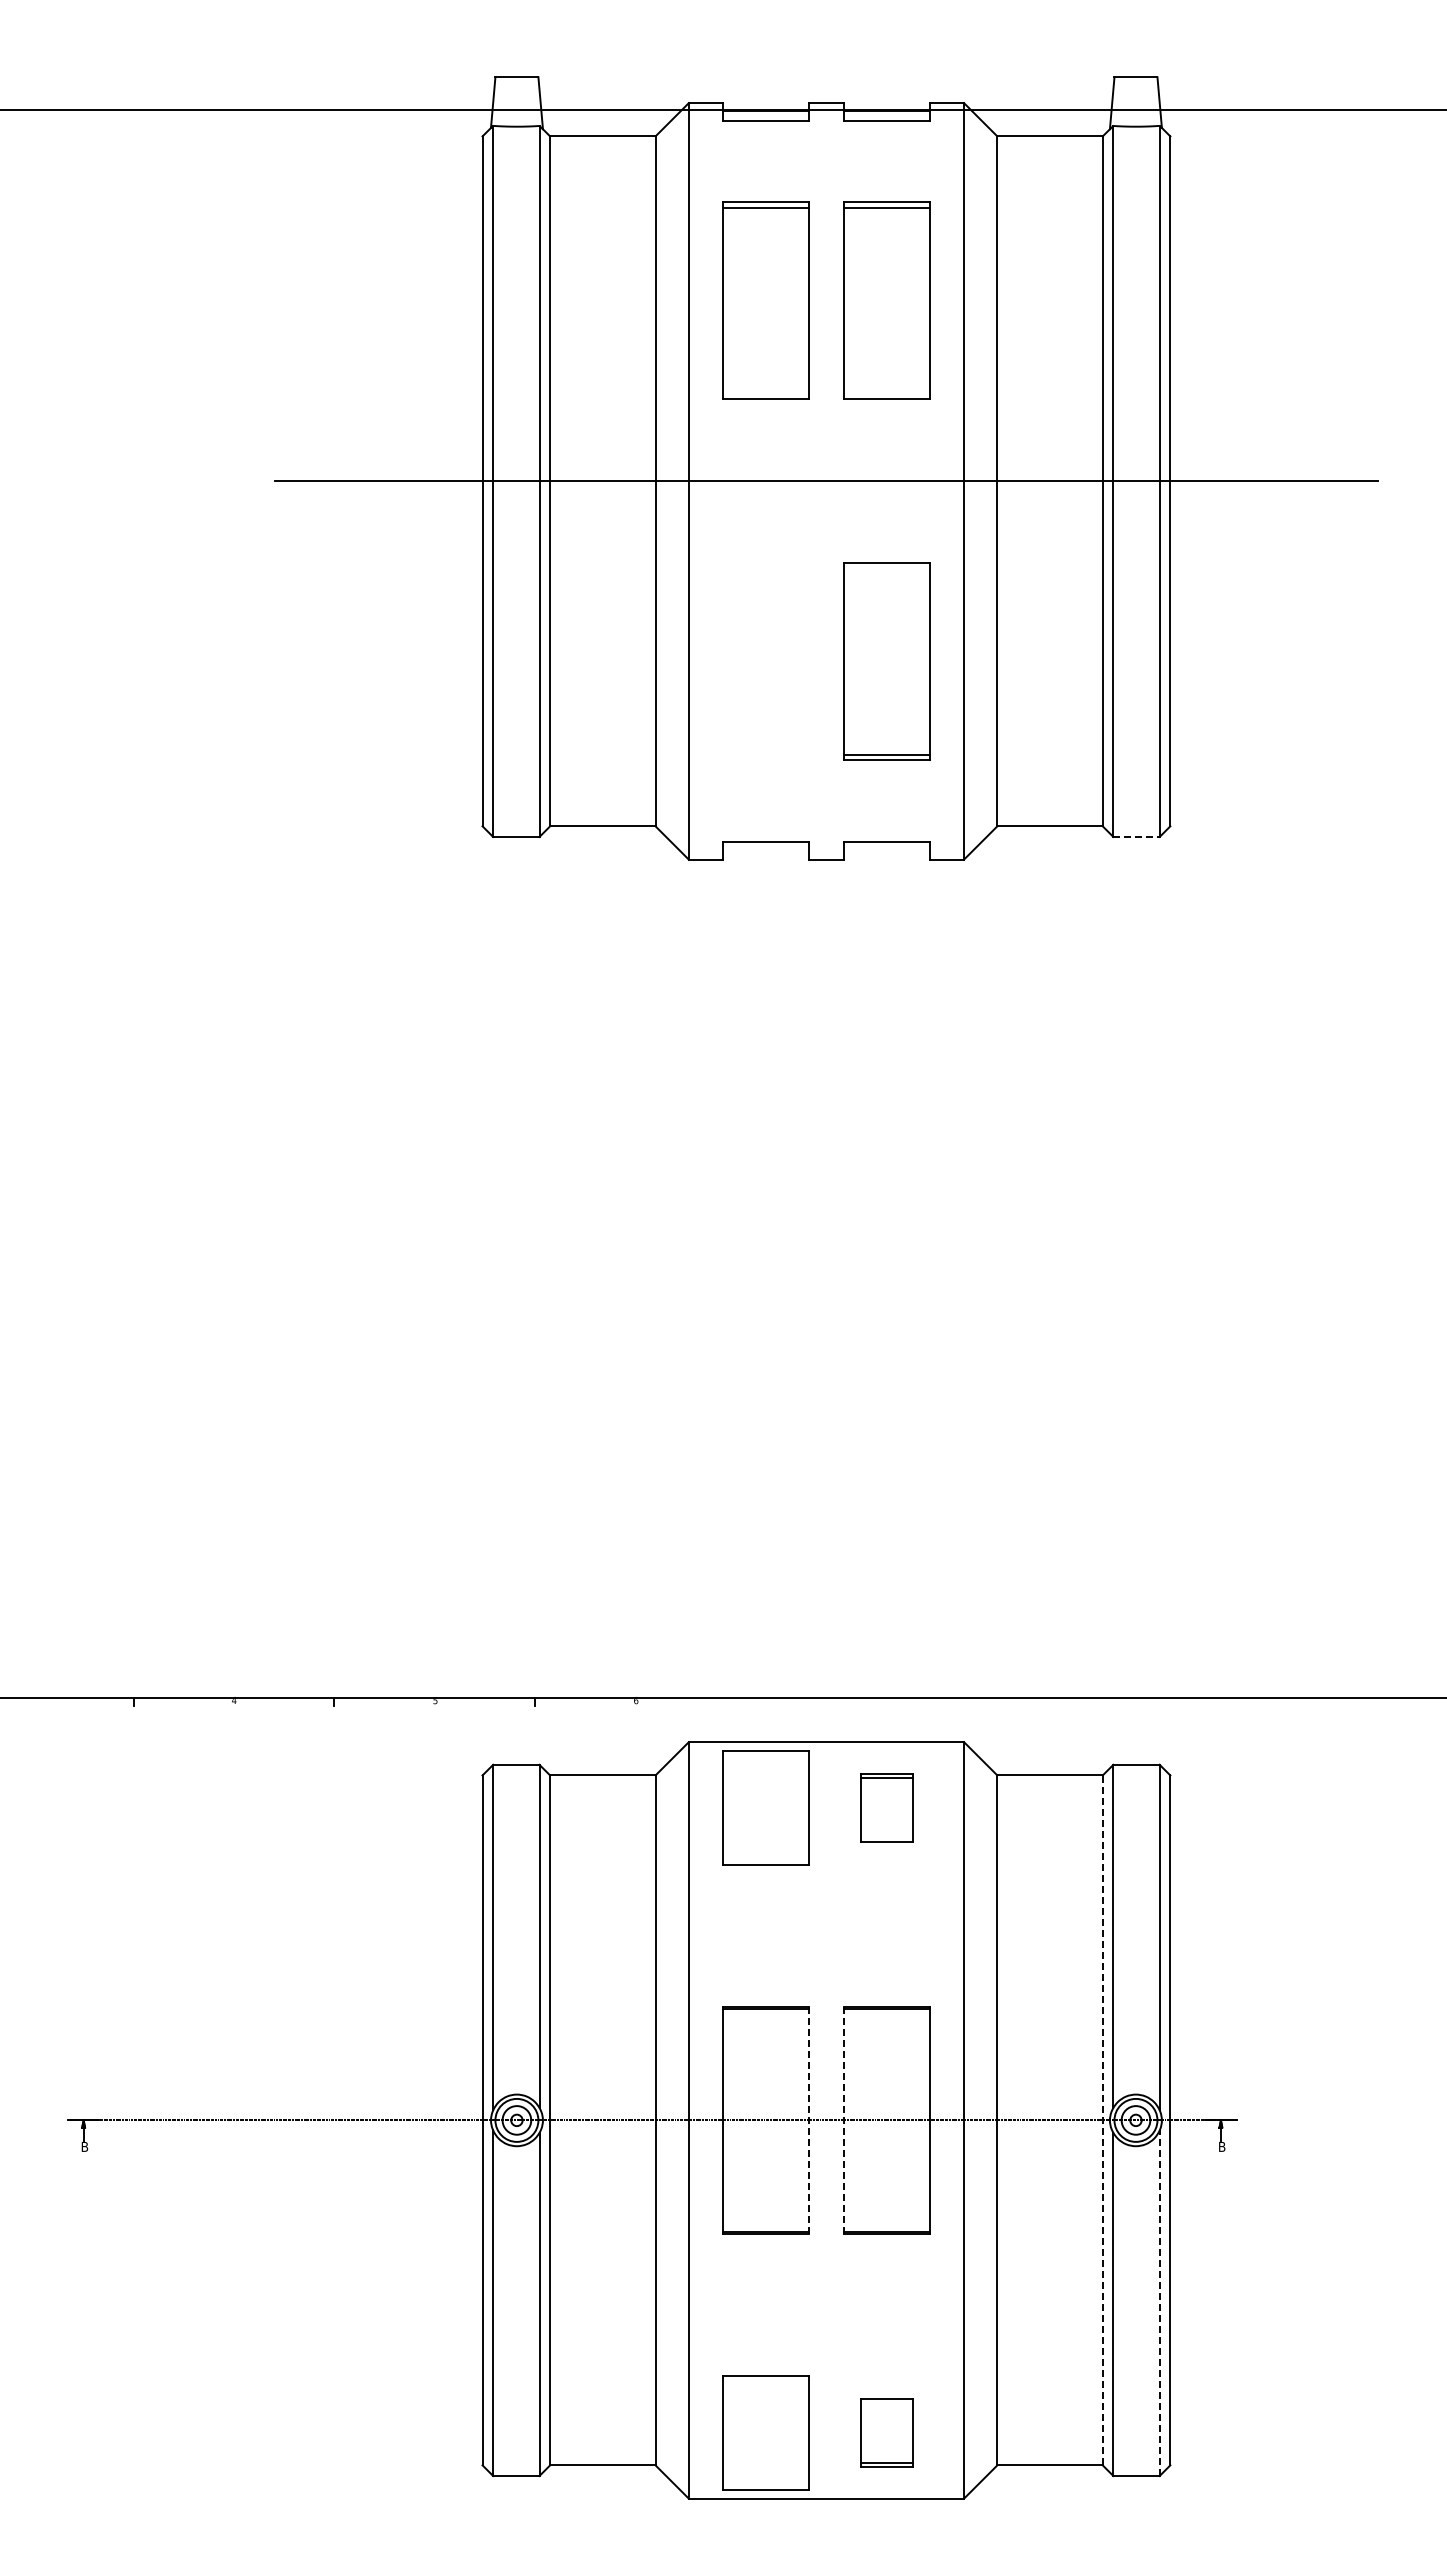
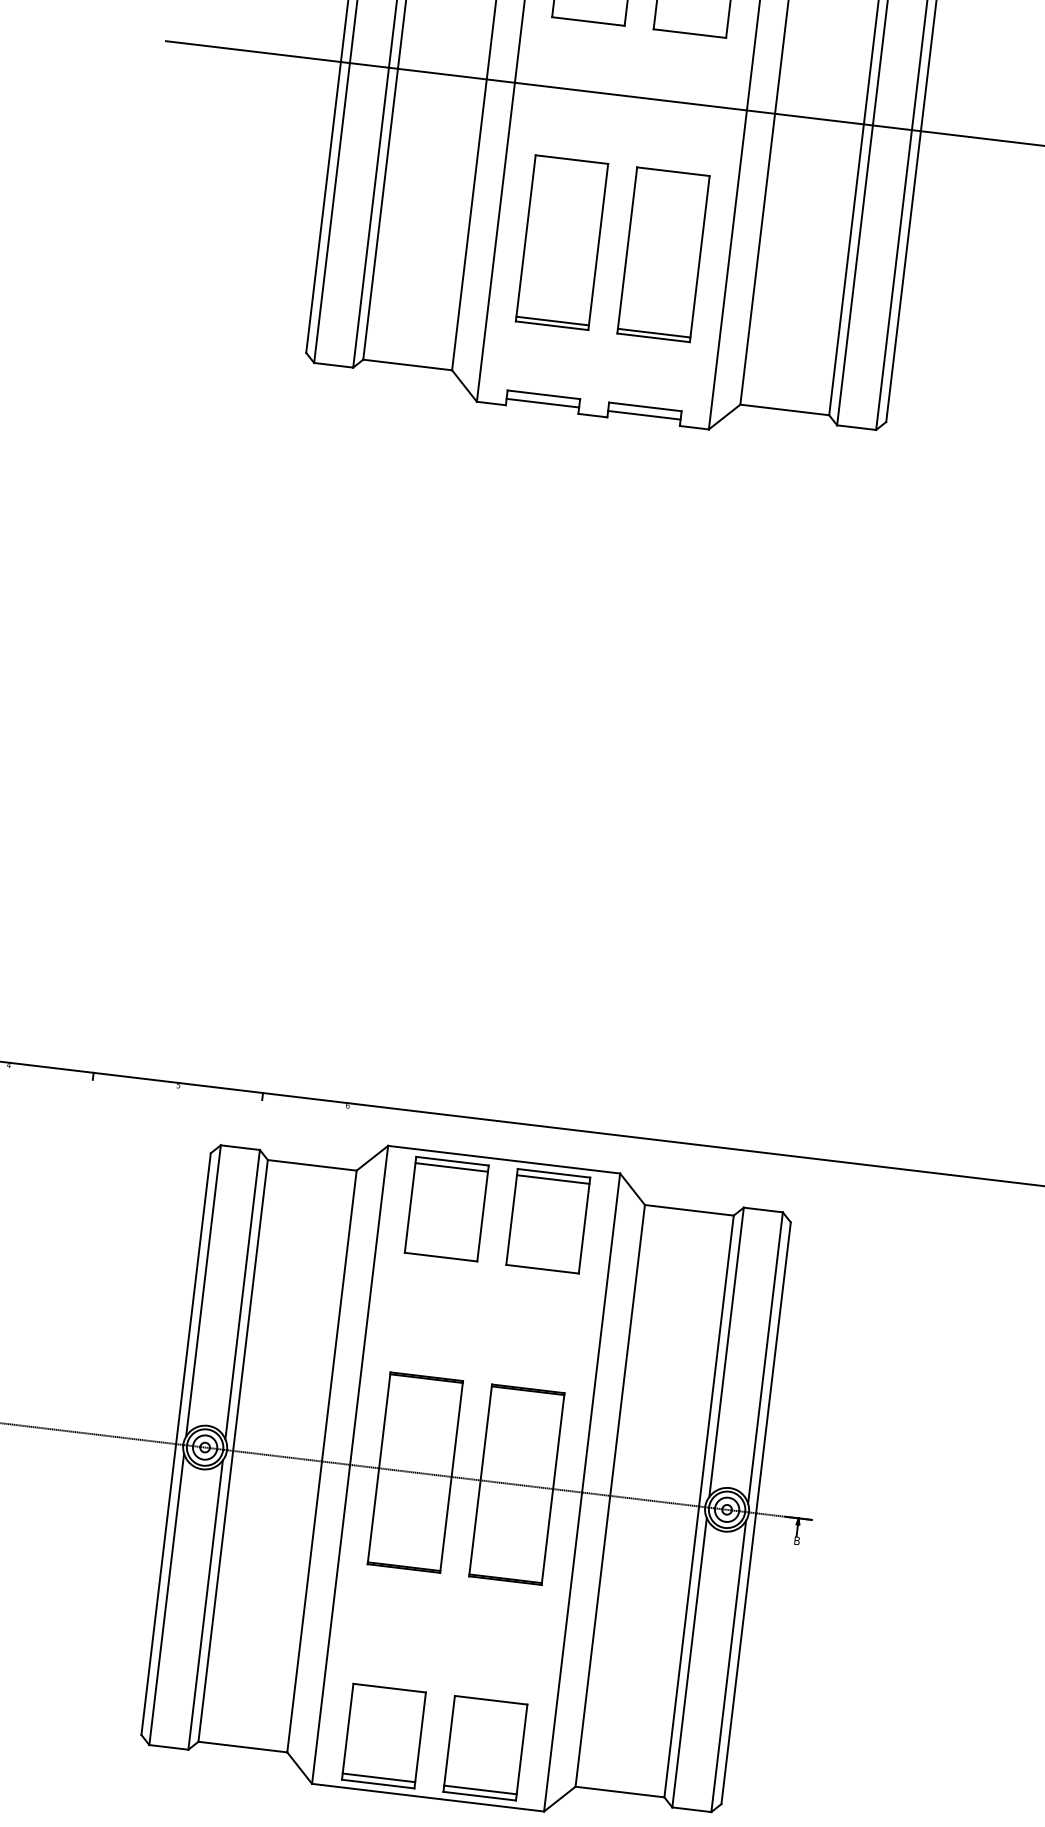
part: (765, 661) -> (561, 242), added
line: (1137, 836) -> (857, 427), dashed -> solid
line: (766, 852) -> (543, 403), added
line: (886, 852) -> (644, 415), added
line: (766, 1758) -> (451, 1167), added
part: (886, 1807) -> (548, 1220), size x1.67
line: (809, 2120) -> (451, 1477), dashed -> solid
line: (843, 2120) -> (480, 1480), dashed -> solid
line: (1102, 2120) -> (698, 1506), dashed -> solid
line: (1159, 2303) -> (728, 1666), dashed -> solid
part: (886, 2432) -> (485, 1747), size x1.67
line: (766, 2482) -> (379, 1777), added

